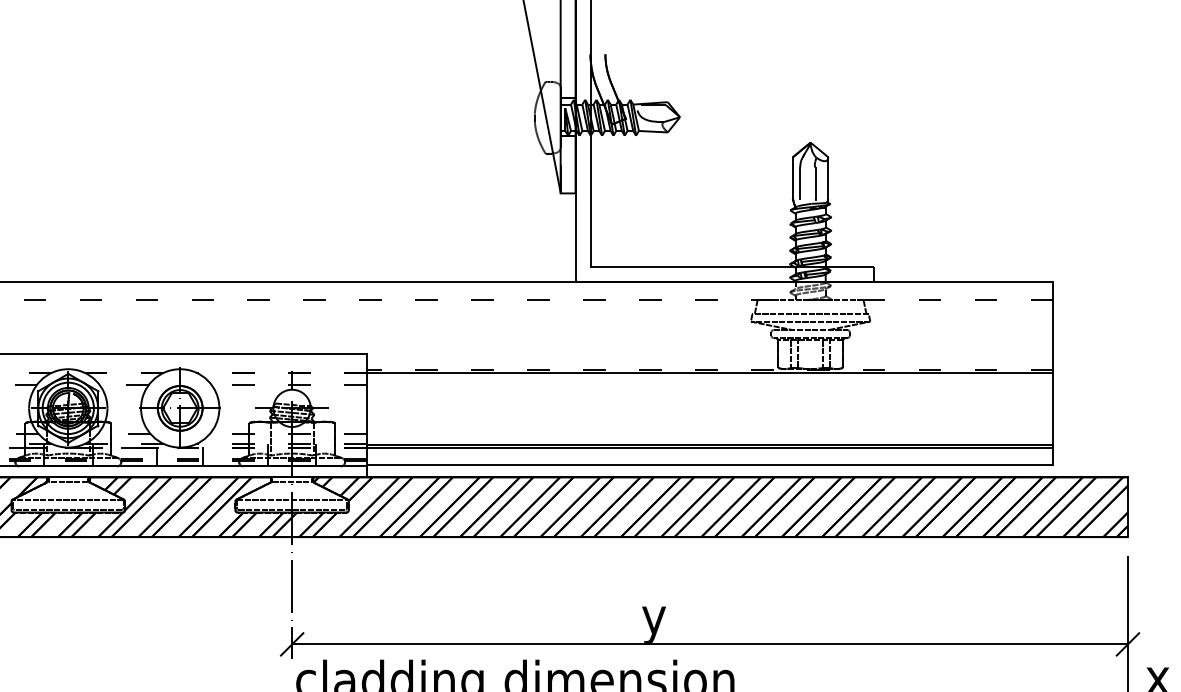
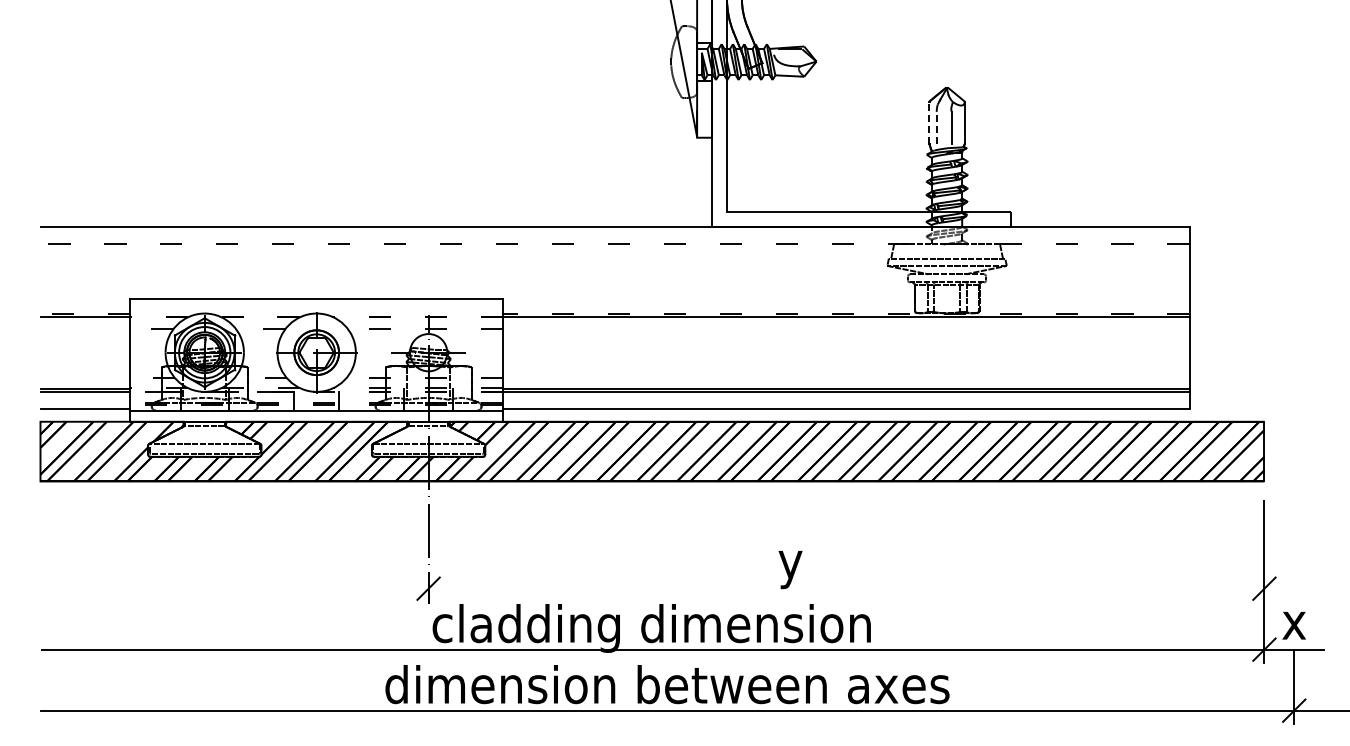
line: (793, 178) -> (929, 122), solid -> dashed
line: (800, 183) -> (936, 127), solid -> dashed
line: (710, 644) -> (846, 588), removed

